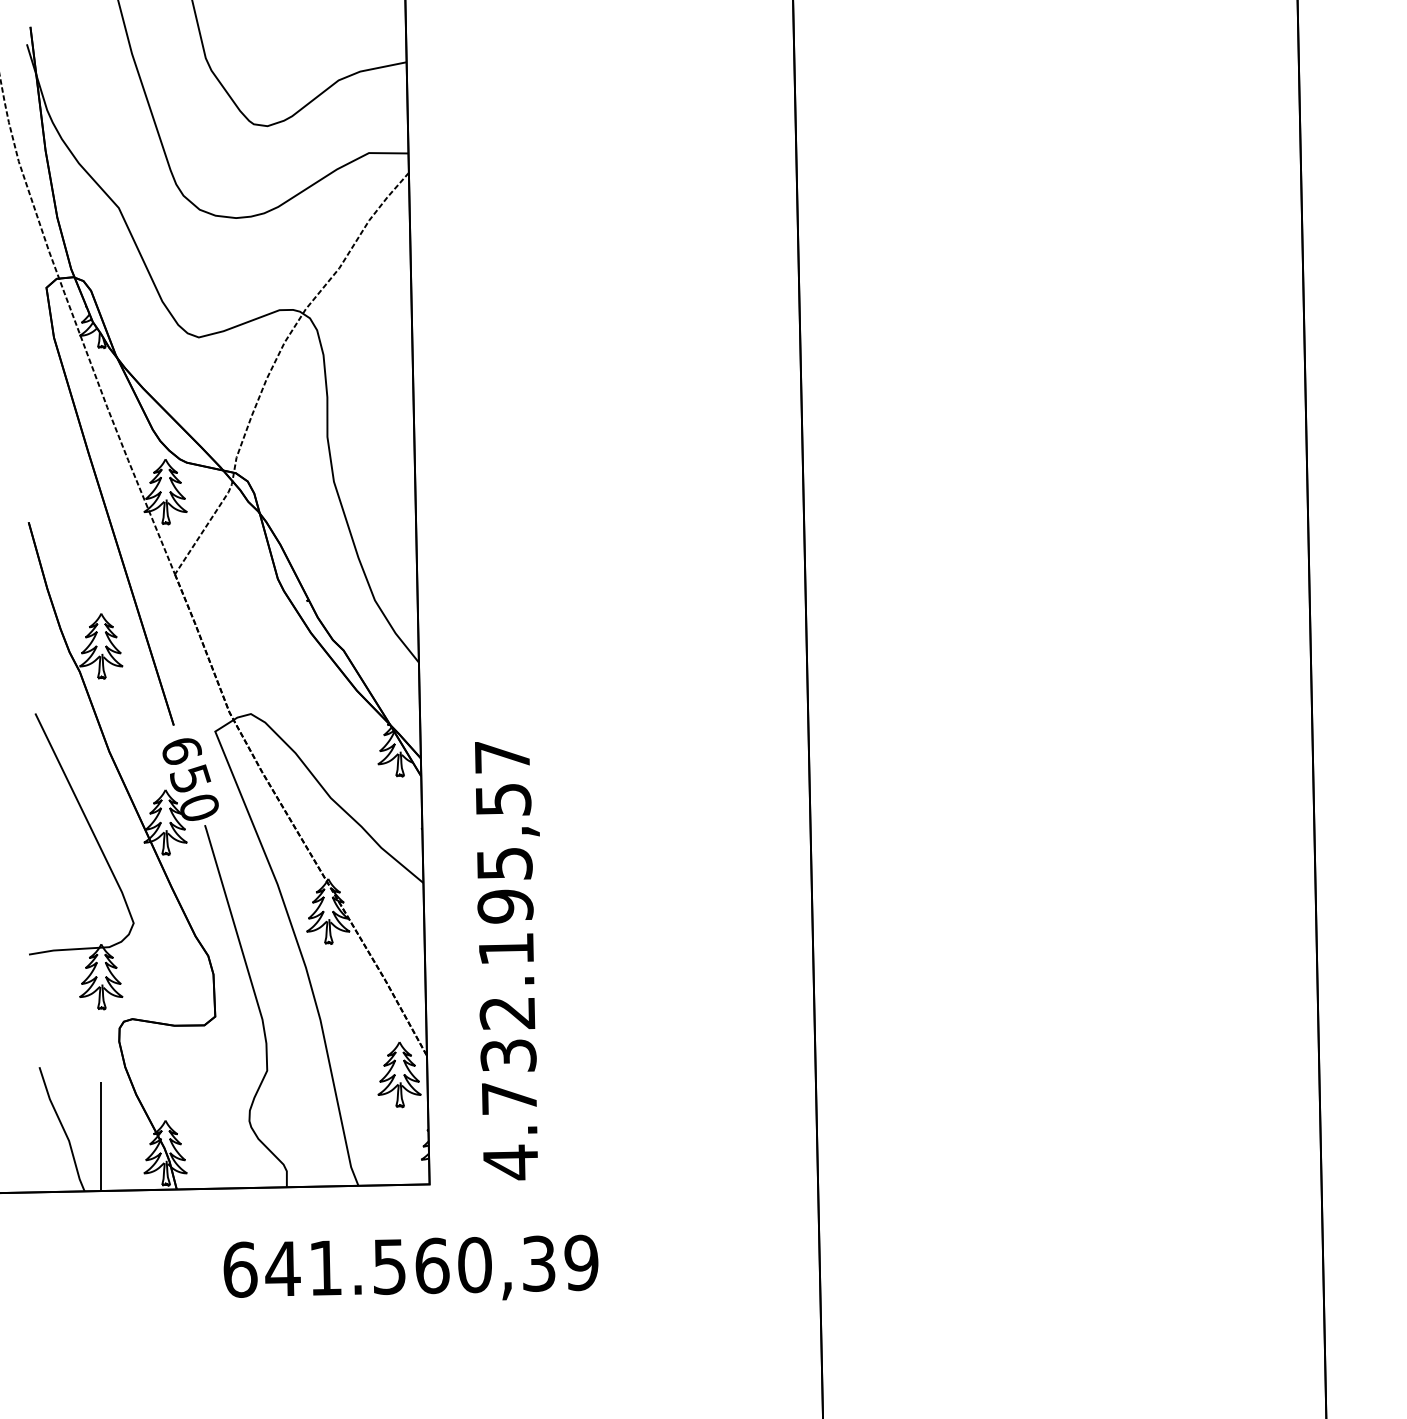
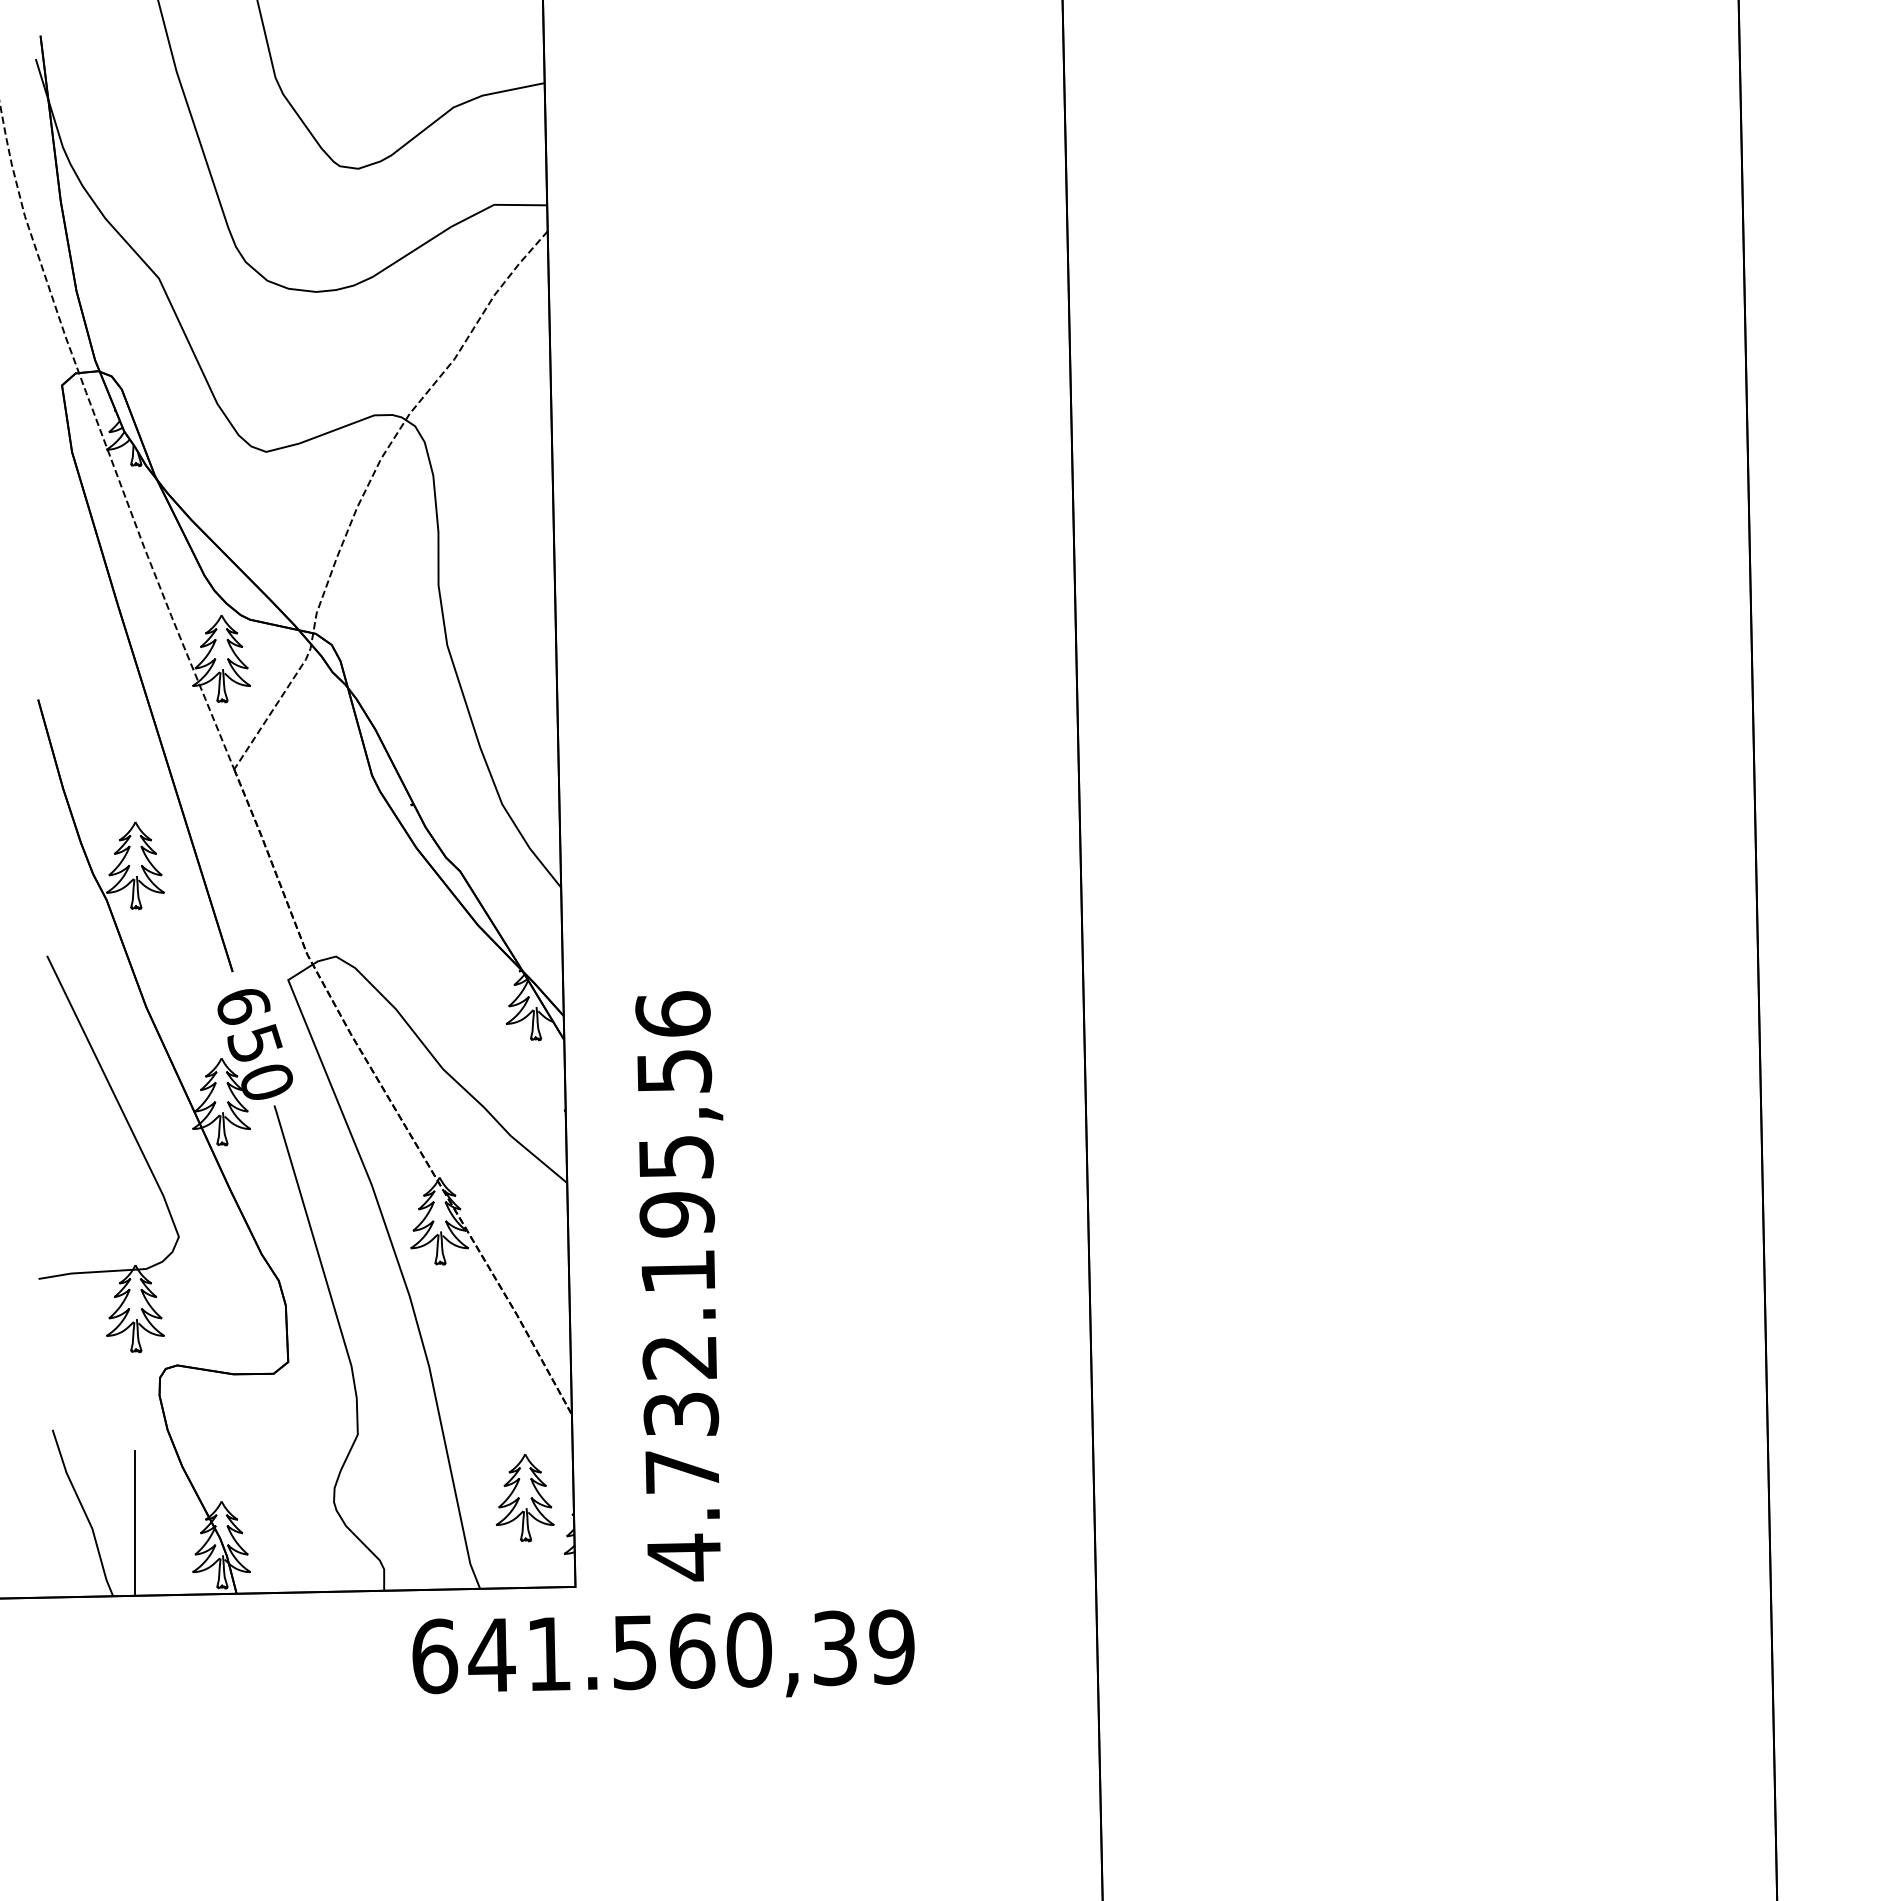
text: (502, 756) -> (672, 1013), 4.732.195,57 -> 4.732.195,56
part: (399, 1075) -> (524, 1498), moved
text: (410, 1267) -> (663, 1653), moved

